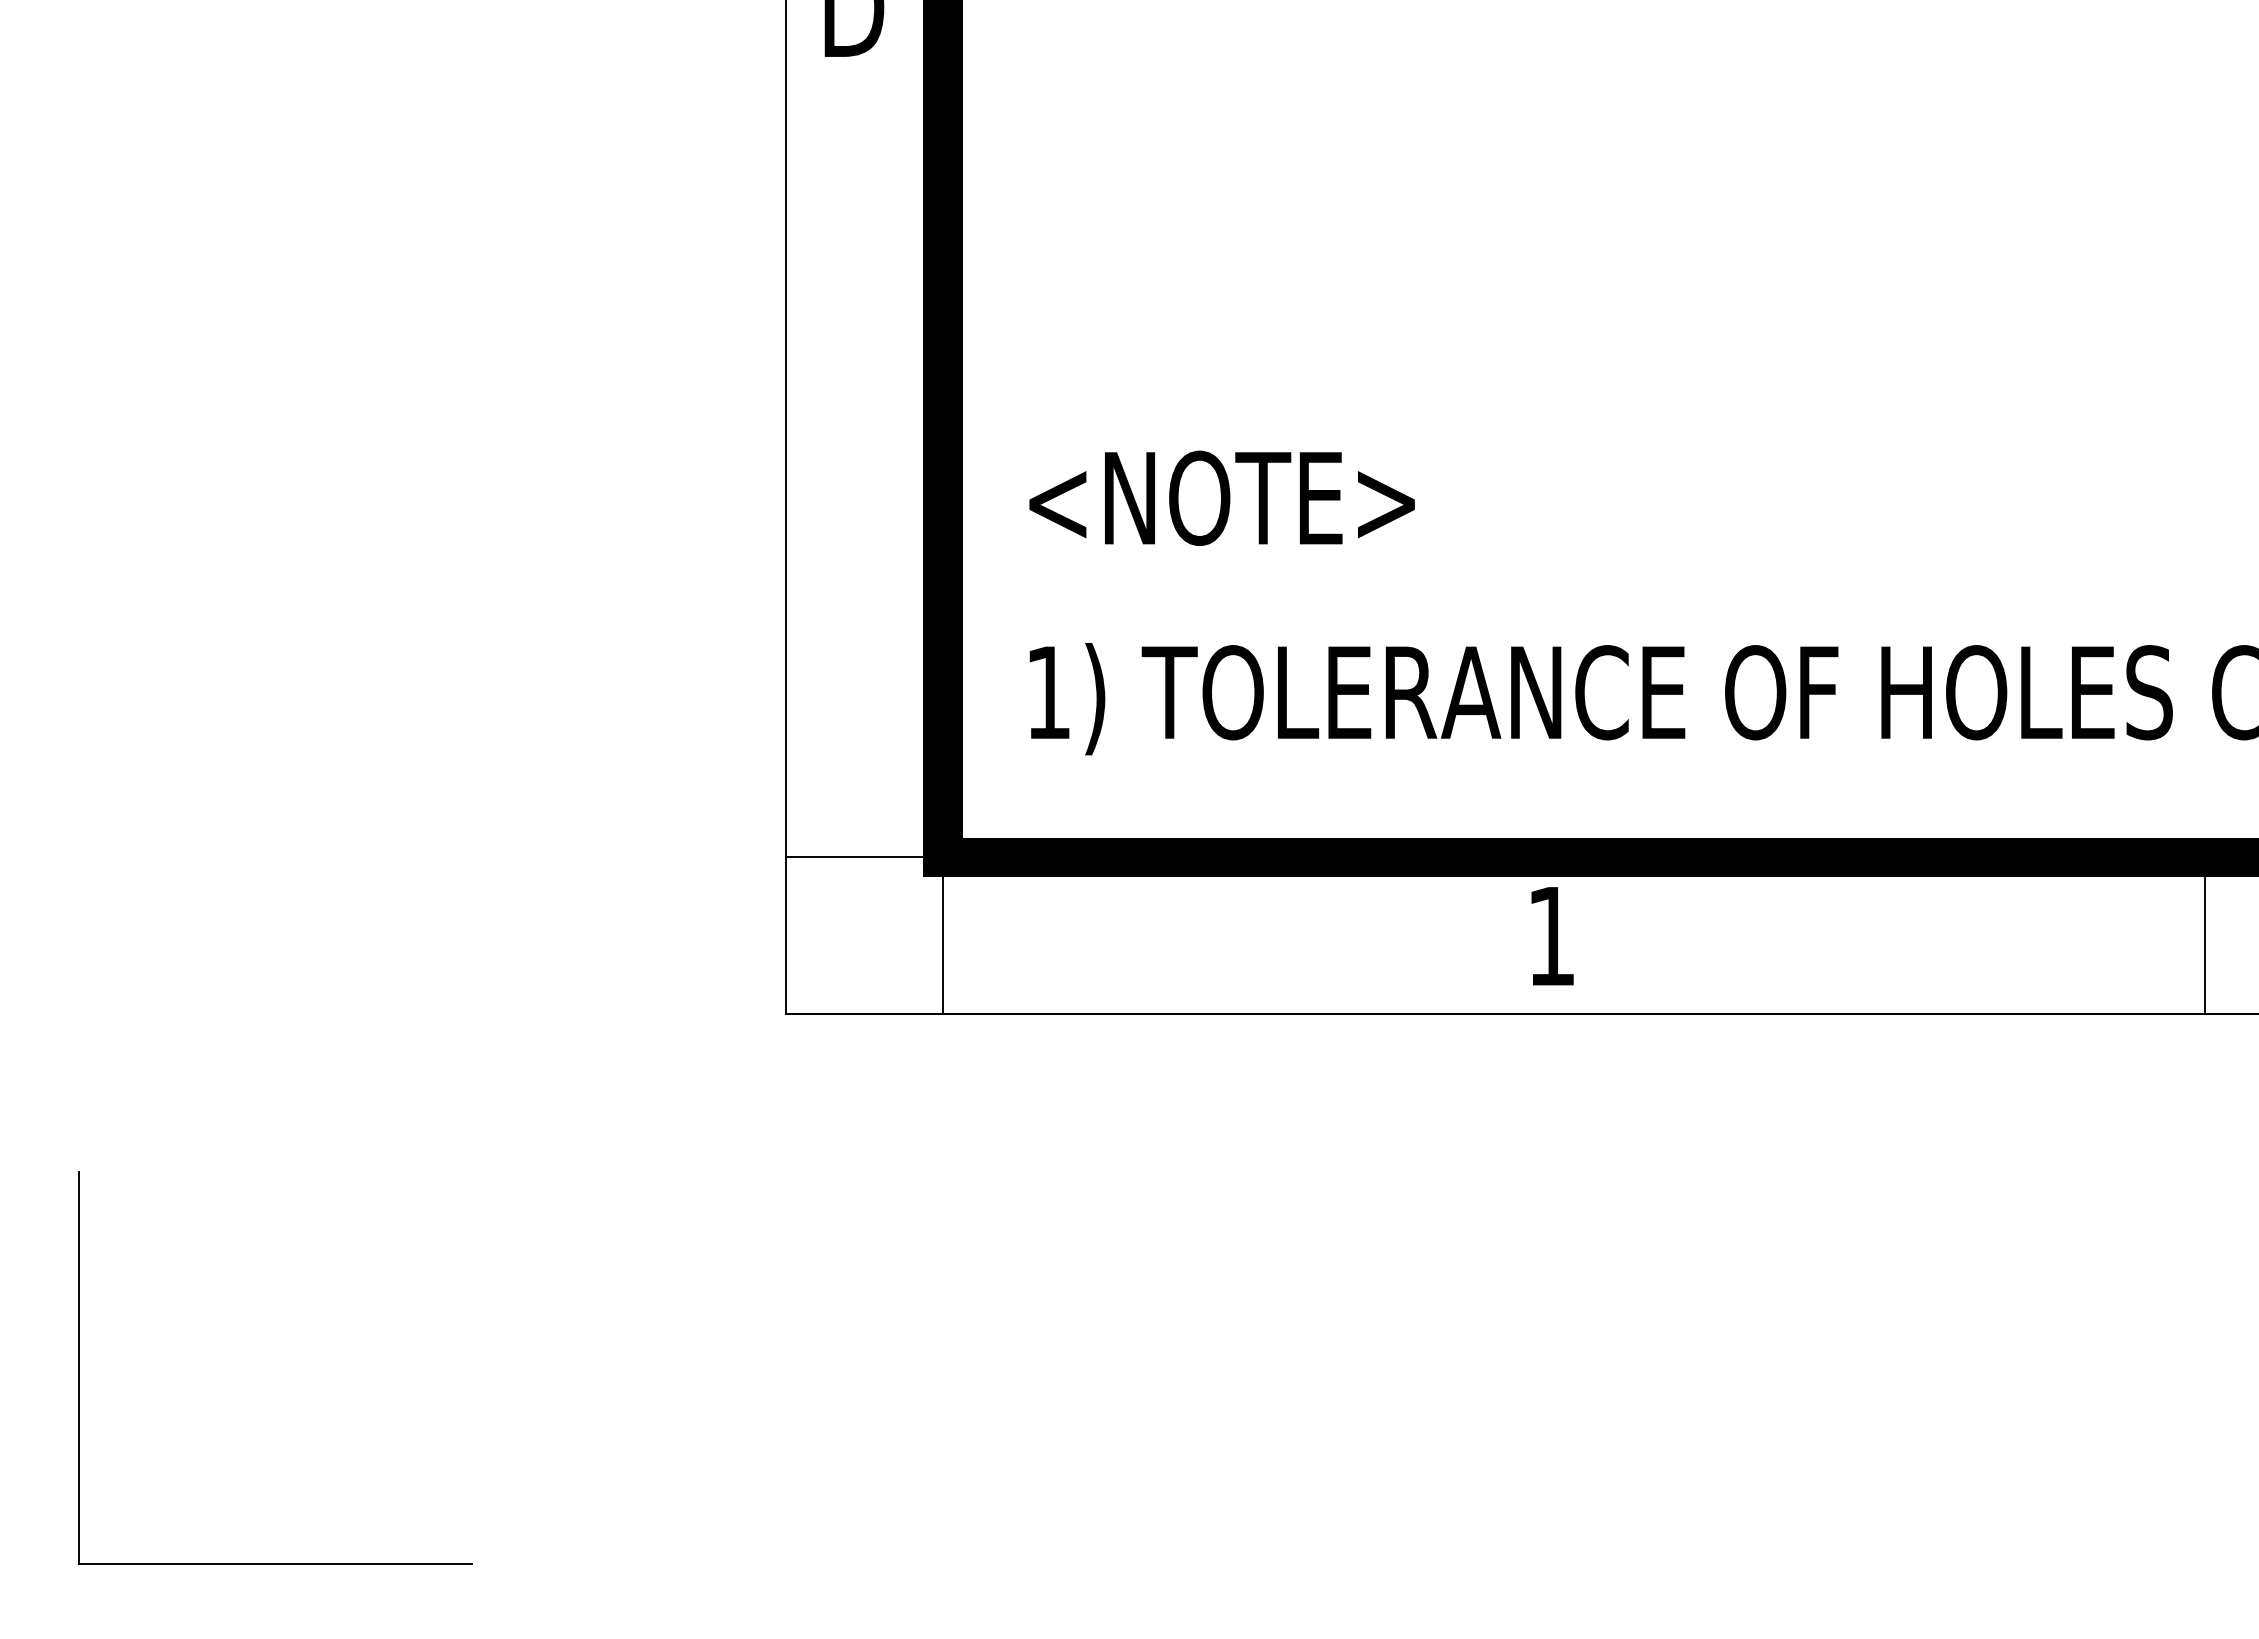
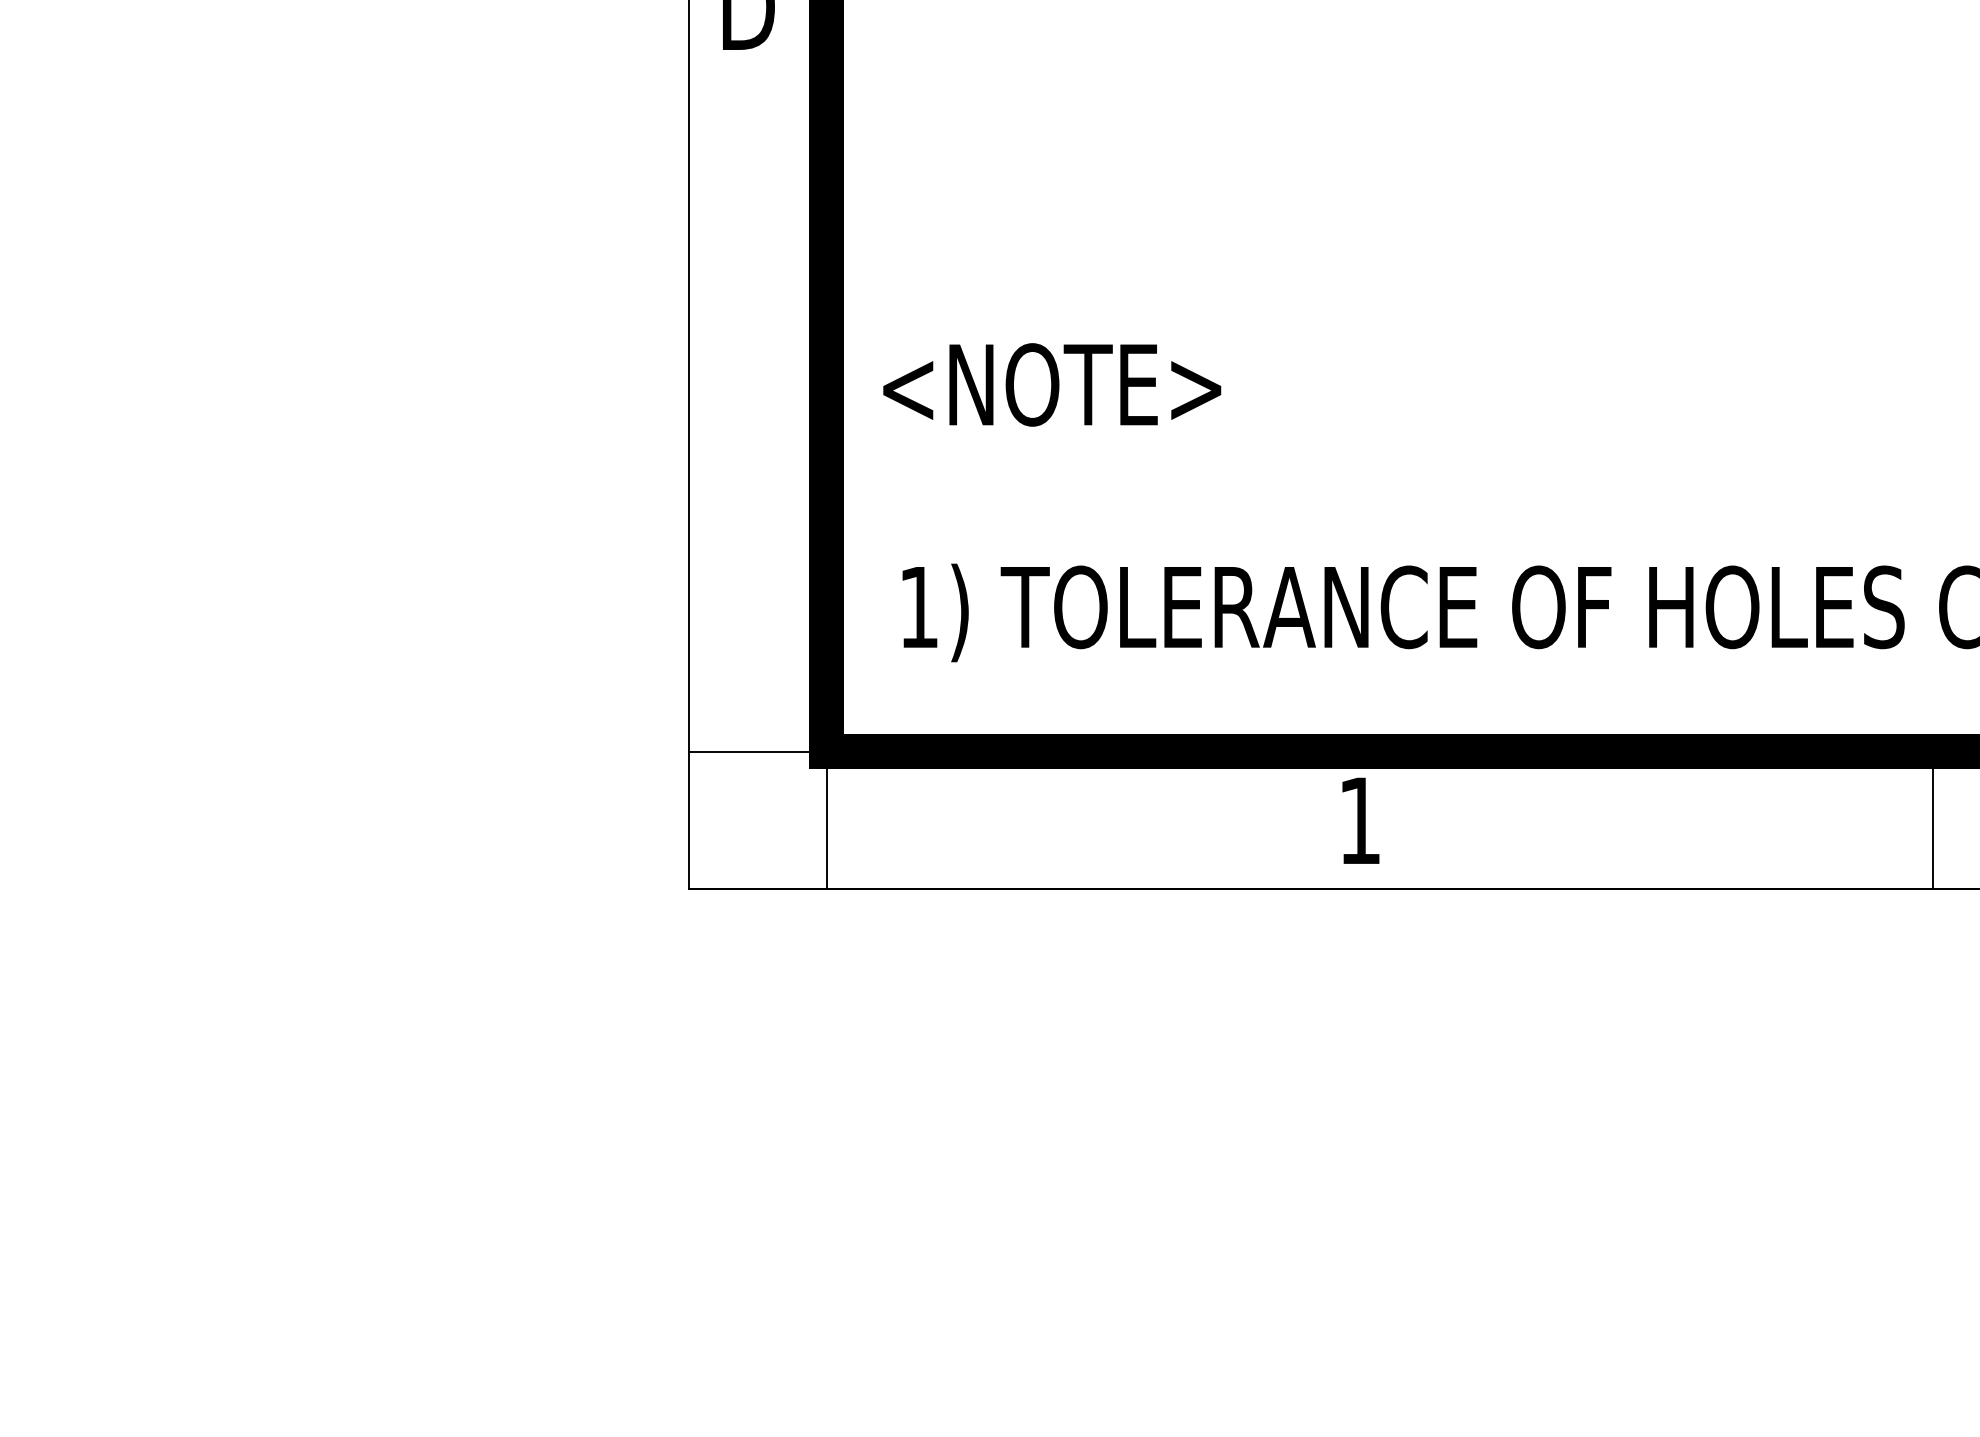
text: (1222, 497) -> (1052, 384), moved
part: (79, 1368) -> (69, 1199), removed

